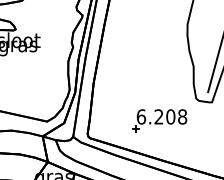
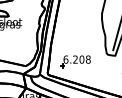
part: (158, 120) -> (75, 61), moved

